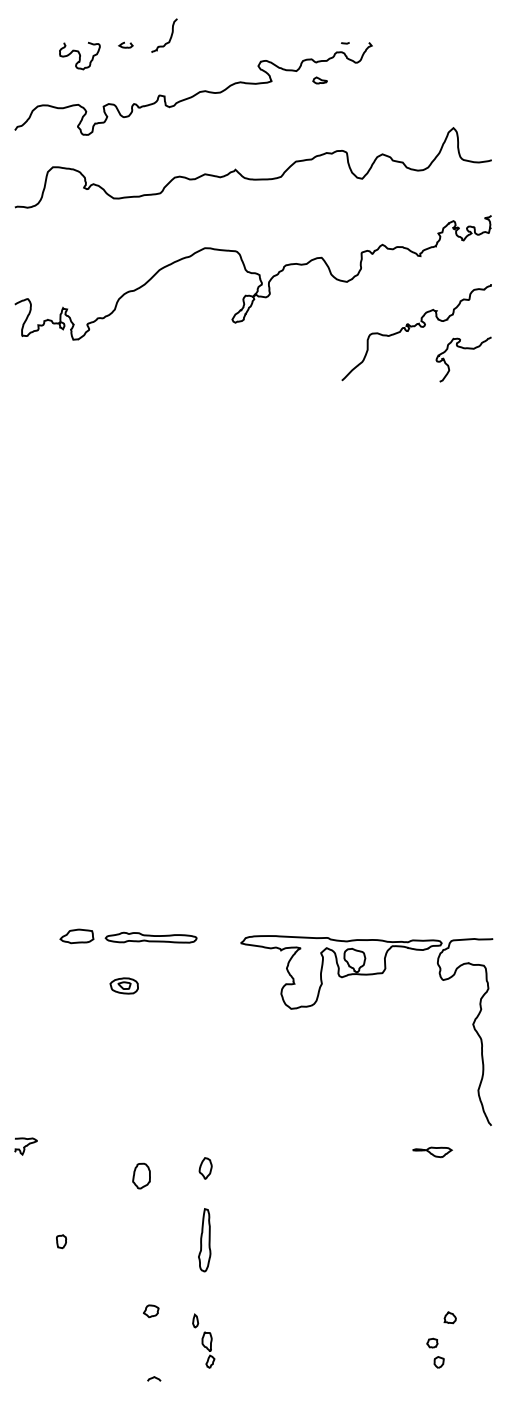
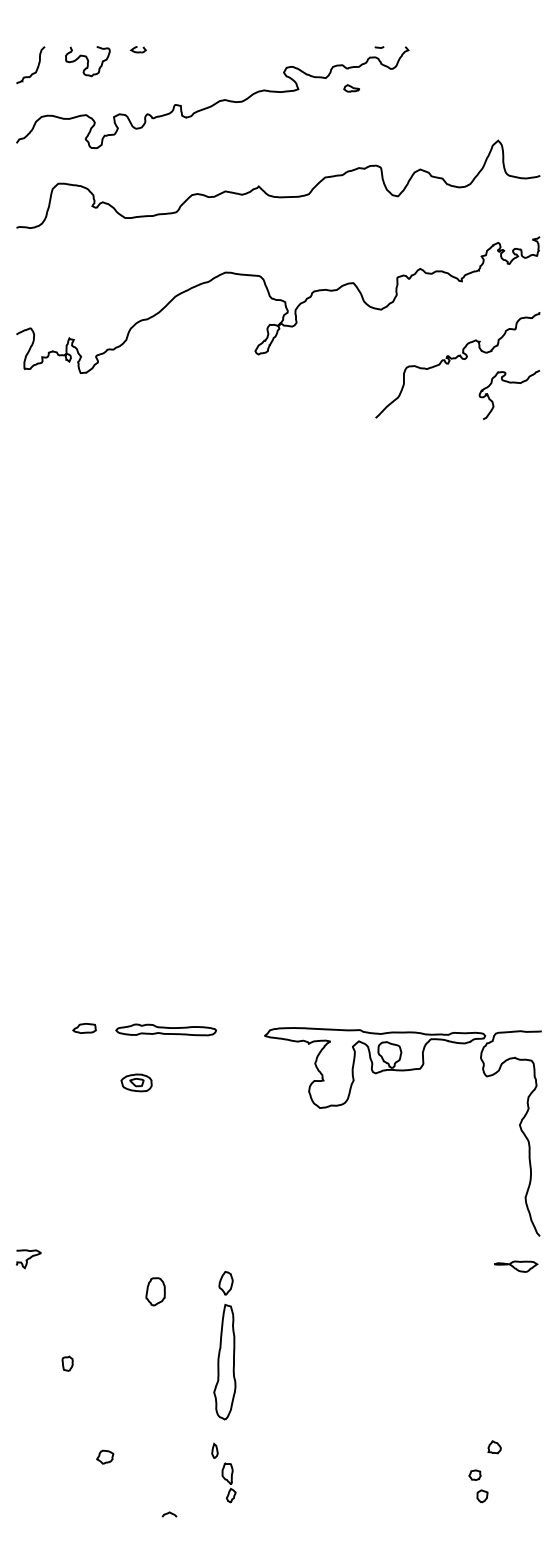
curve: (169, 38) -> (36, 68), moved
part: (76, 936) -> (84, 1028), size x0.62
part: (432, 1152) -> (516, 1266), moved
part: (204, 1240) -> (224, 1362), size x1.67
part: (151, 1310) -> (105, 1456), moved

